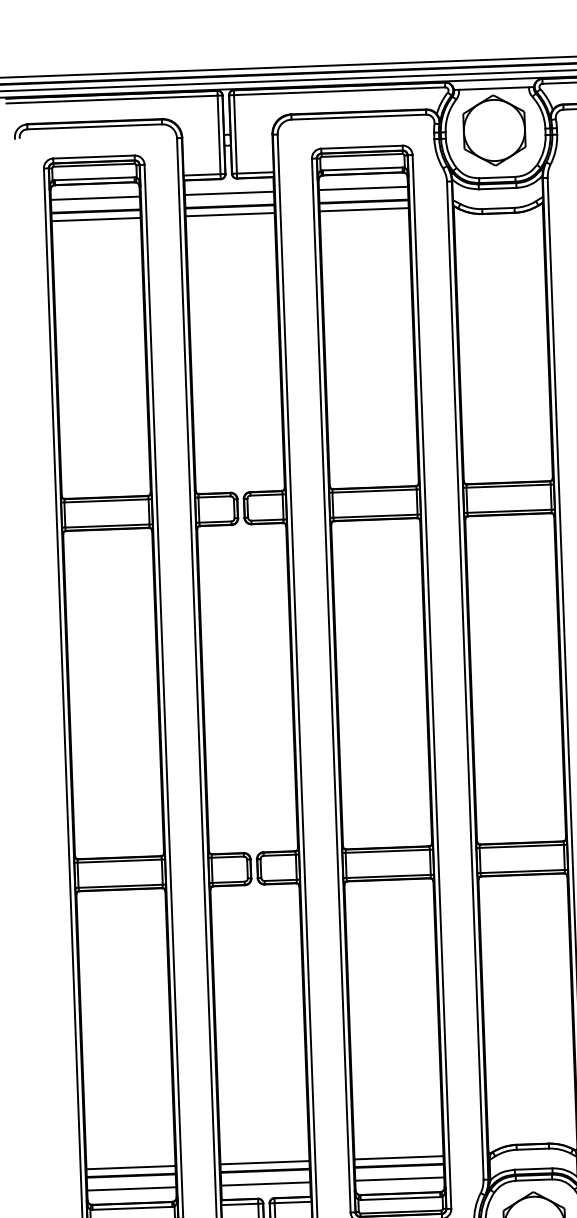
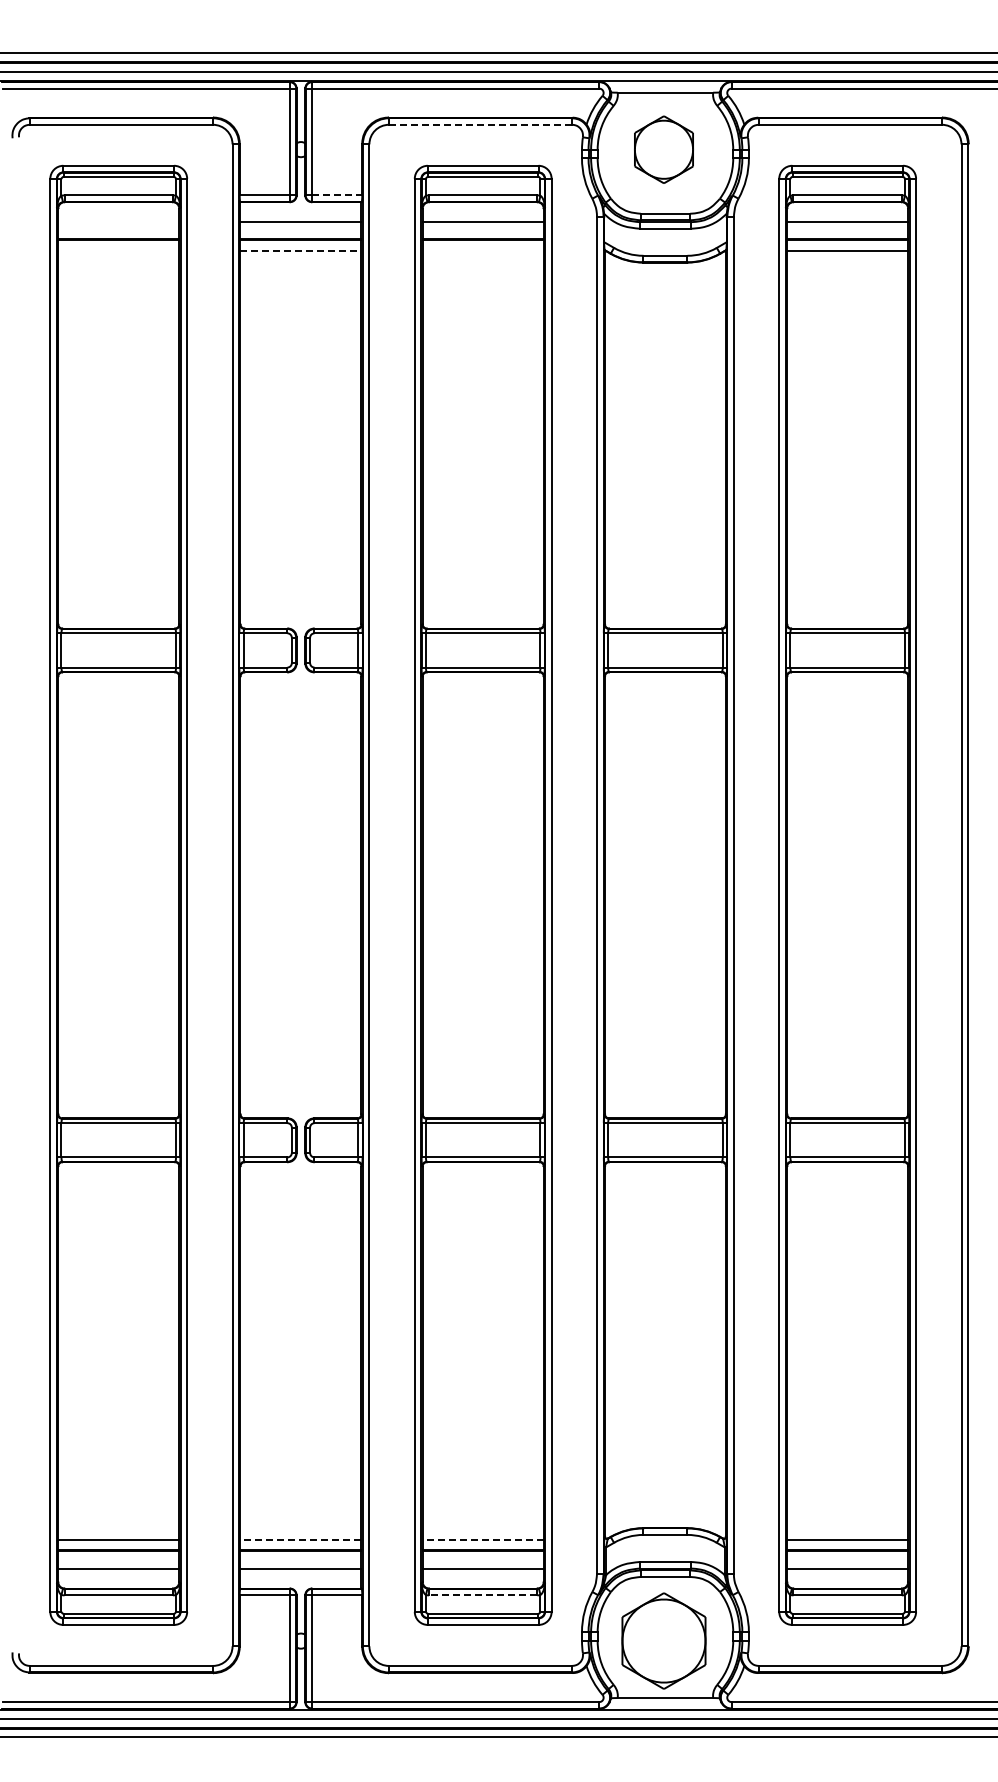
line: (358, 116) -> (480, 124), solid -> dashed
part: (494, 130) -> (663, 149), size x0.7
line: (255, 173) -> (337, 195), solid -> dashed
line: (95, 198) -> (118, 221), removed
line: (363, 209) -> (482, 250), removed
line: (229, 214) -> (300, 250), solid -> dashed
line: (96, 219) -> (118, 250), removed
line: (399, 1157) -> (483, 1539), solid -> dashed
line: (264, 1162) -> (300, 1539), solid -> dashed
line: (399, 1198) -> (482, 1595), solid -> dashed

